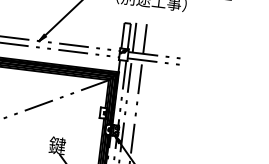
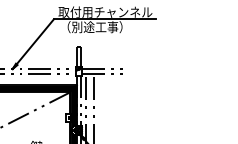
line: (134, 35) -> (85, 55), removed
line: (144, 36) -> (93, 55), removed

